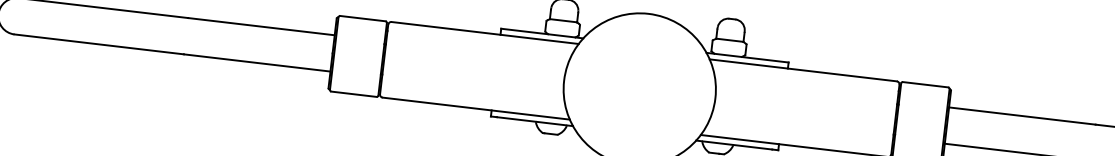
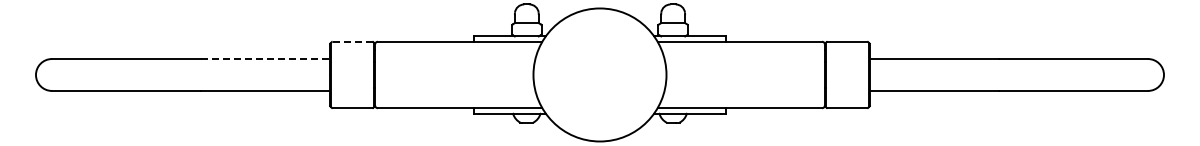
line: (362, 18) -> (352, 41), solid -> dashed
line: (261, 27) -> (265, 59), solid -> dashed

